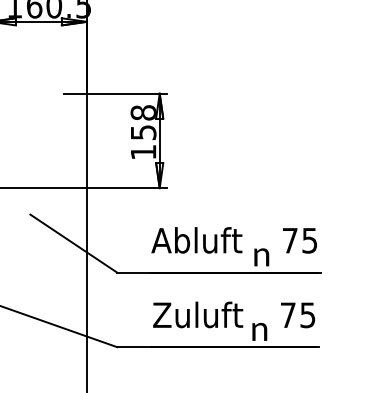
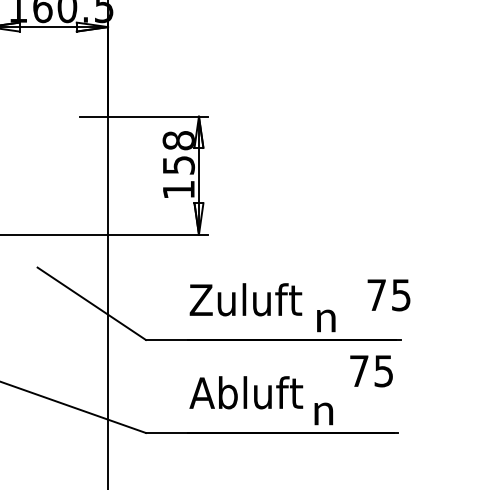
text: (170, 240) -> (212, 299), Abluft -> Zuluft
text: (299, 240) -> (388, 295), moved
text: (171, 314) -> (213, 392), Zuluft -> Abluft
text: (297, 315) -> (371, 371), moved

